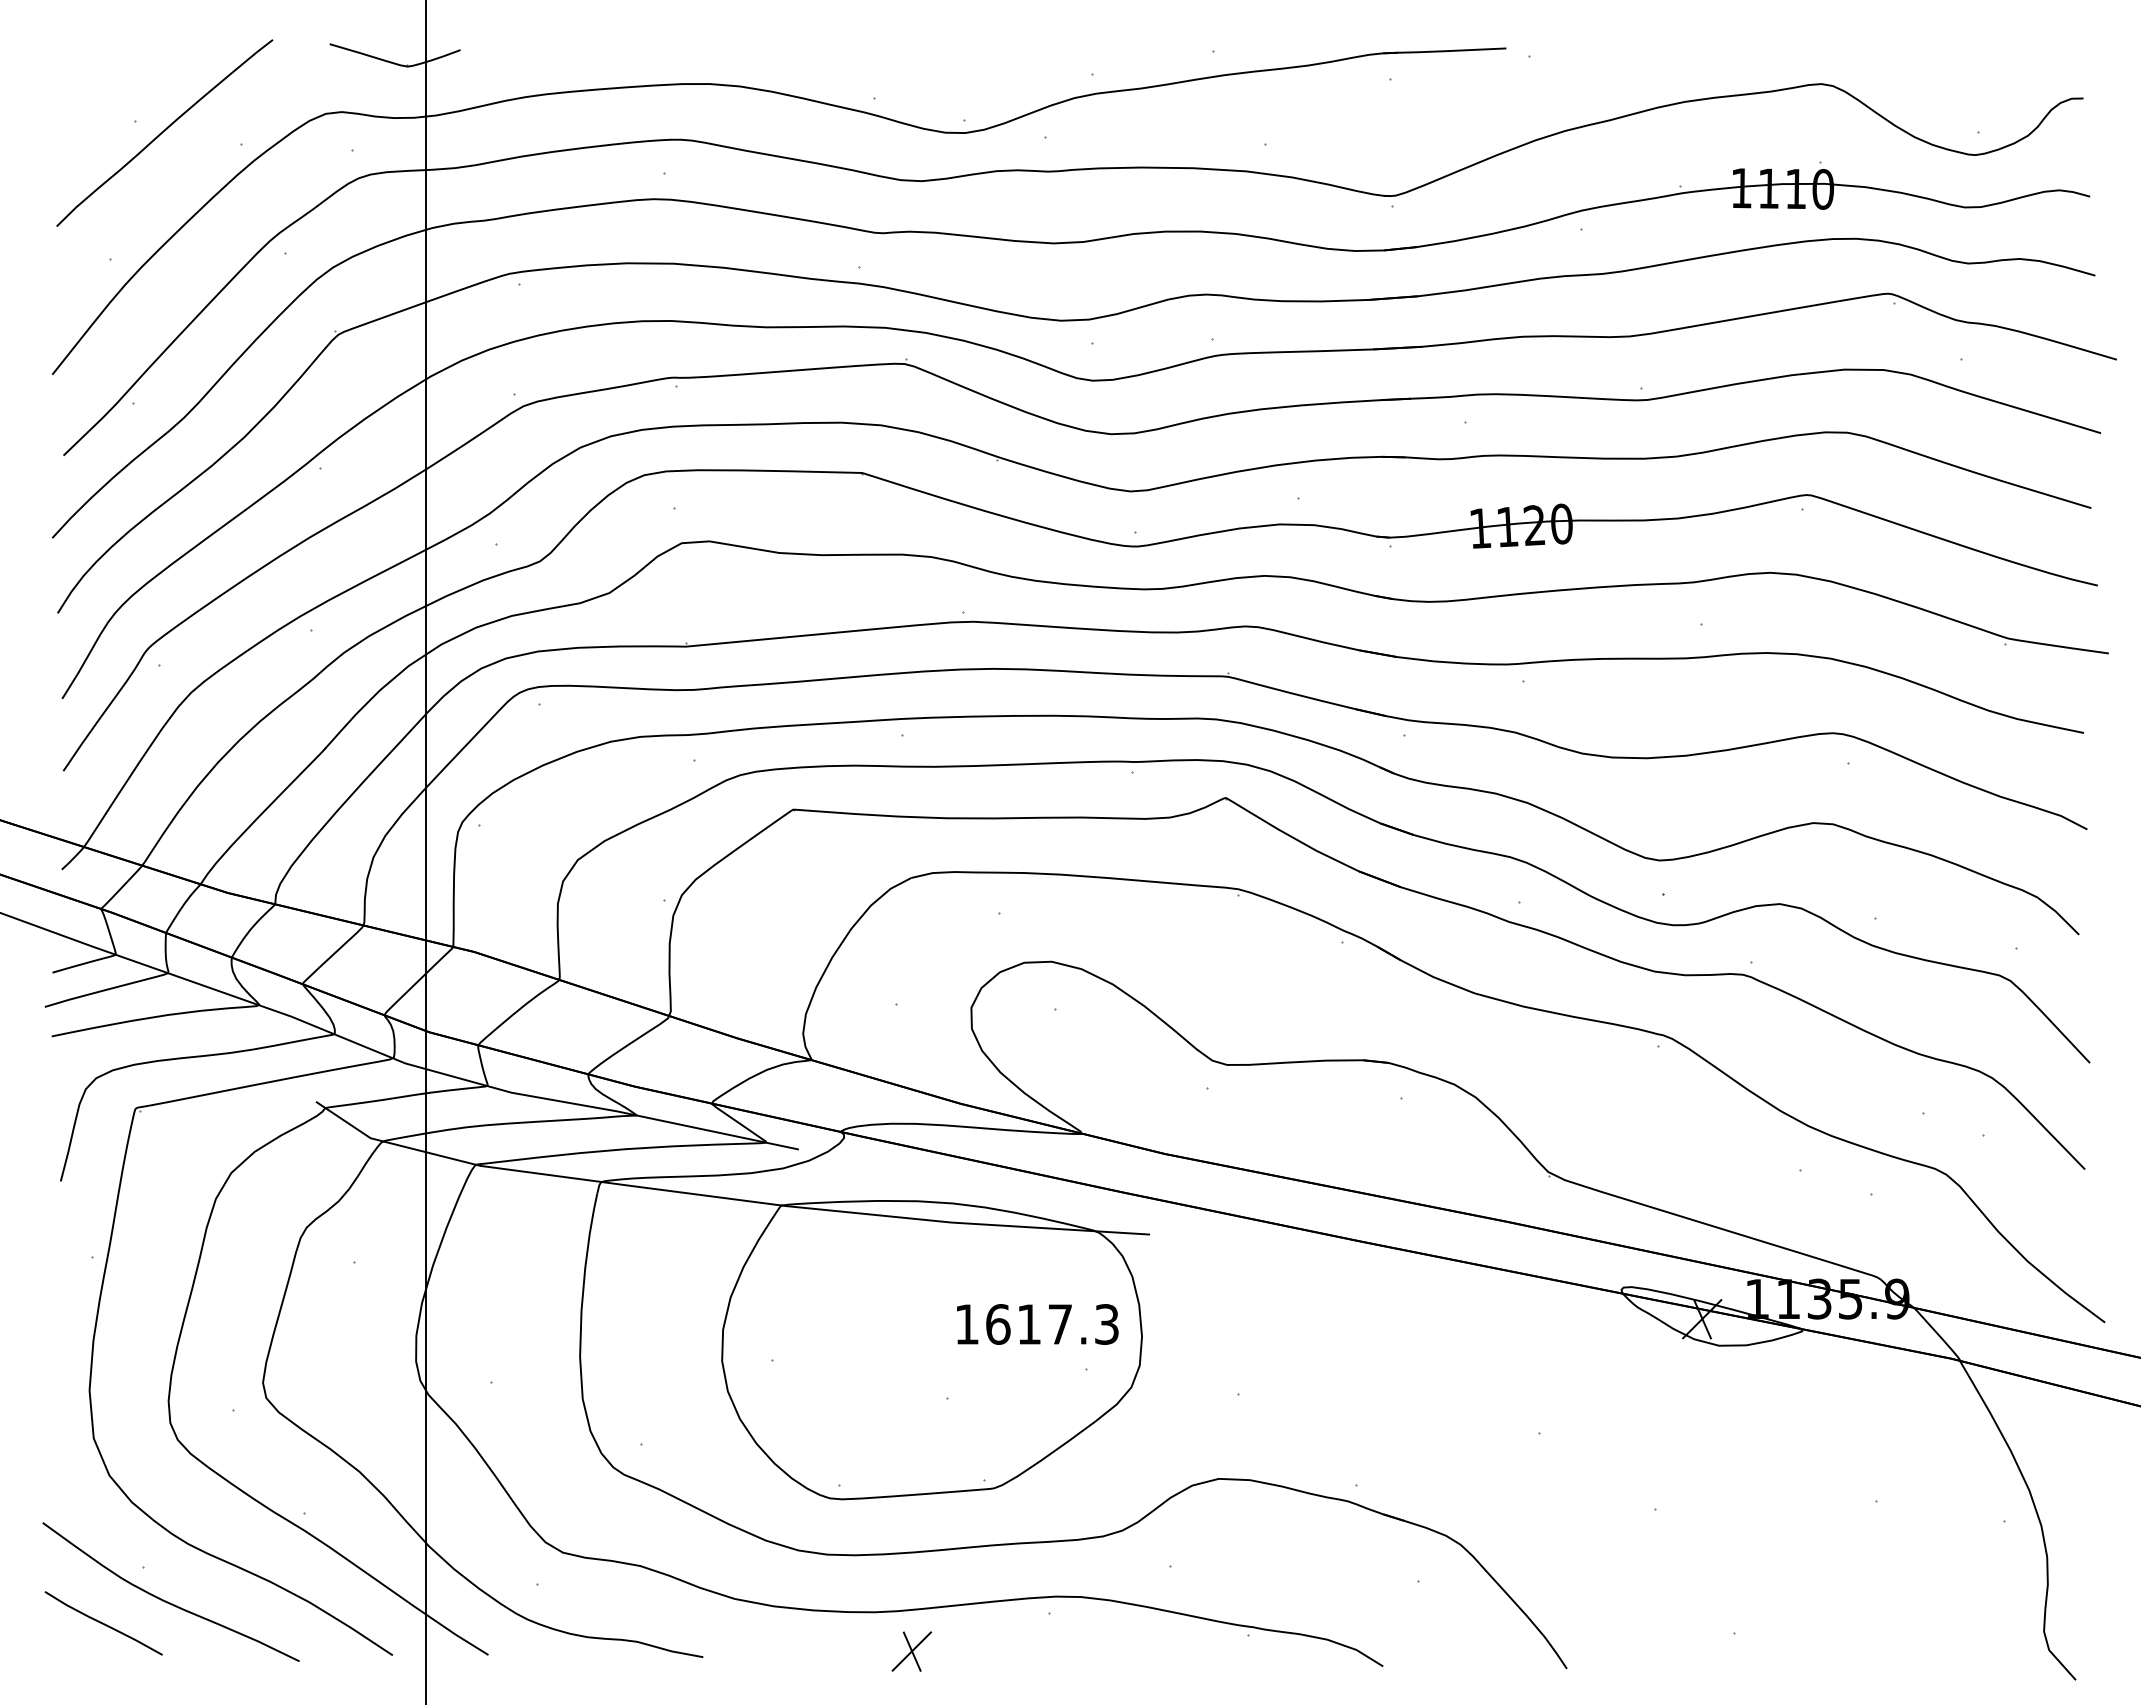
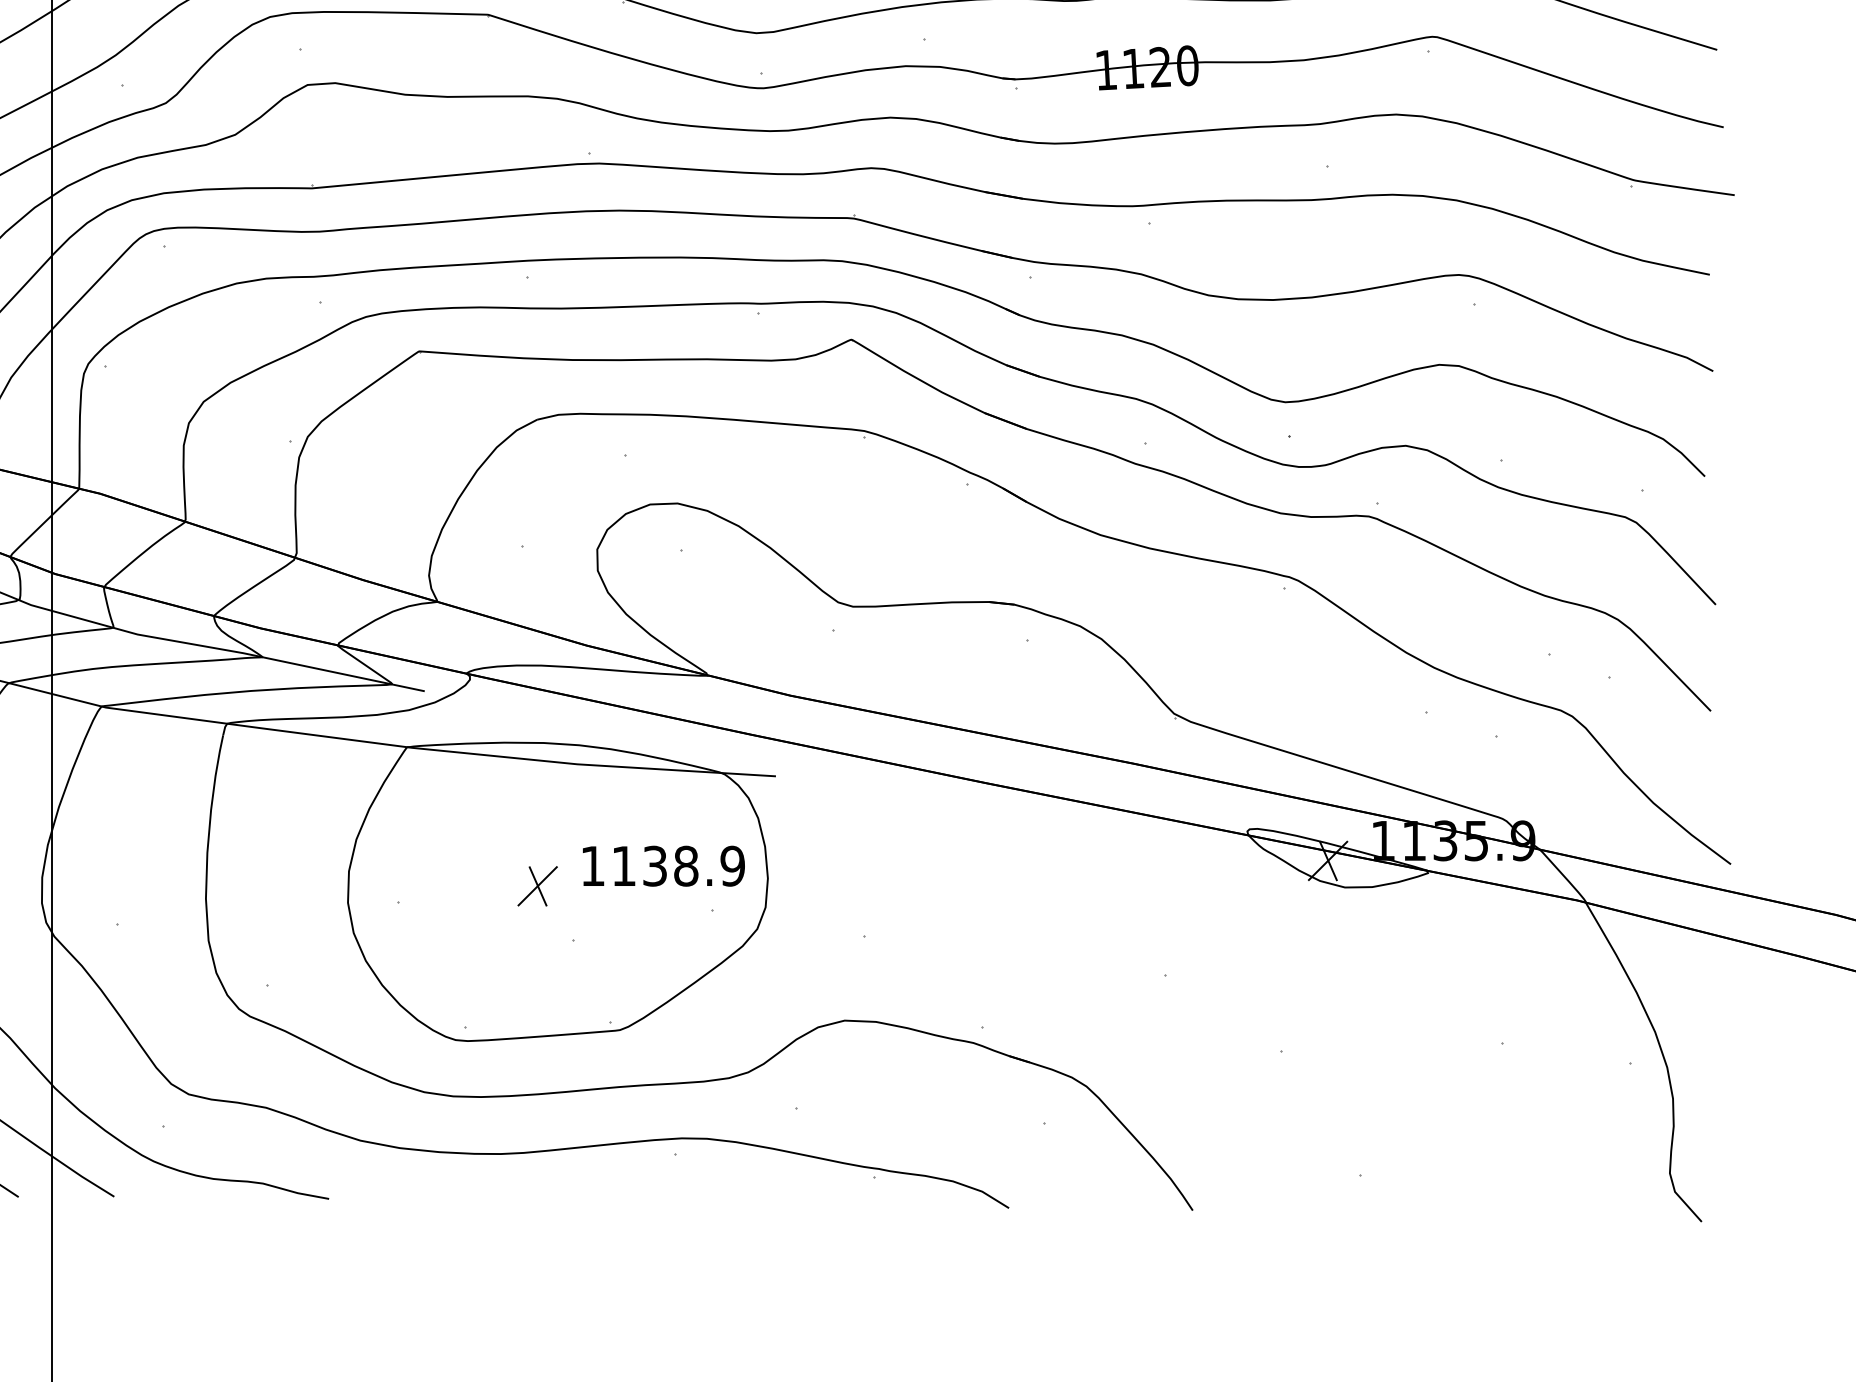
text: (1052, 1324) -> (678, 866), 1617.3 -> 1138.9
part: (911, 1651) -> (537, 886), moved

